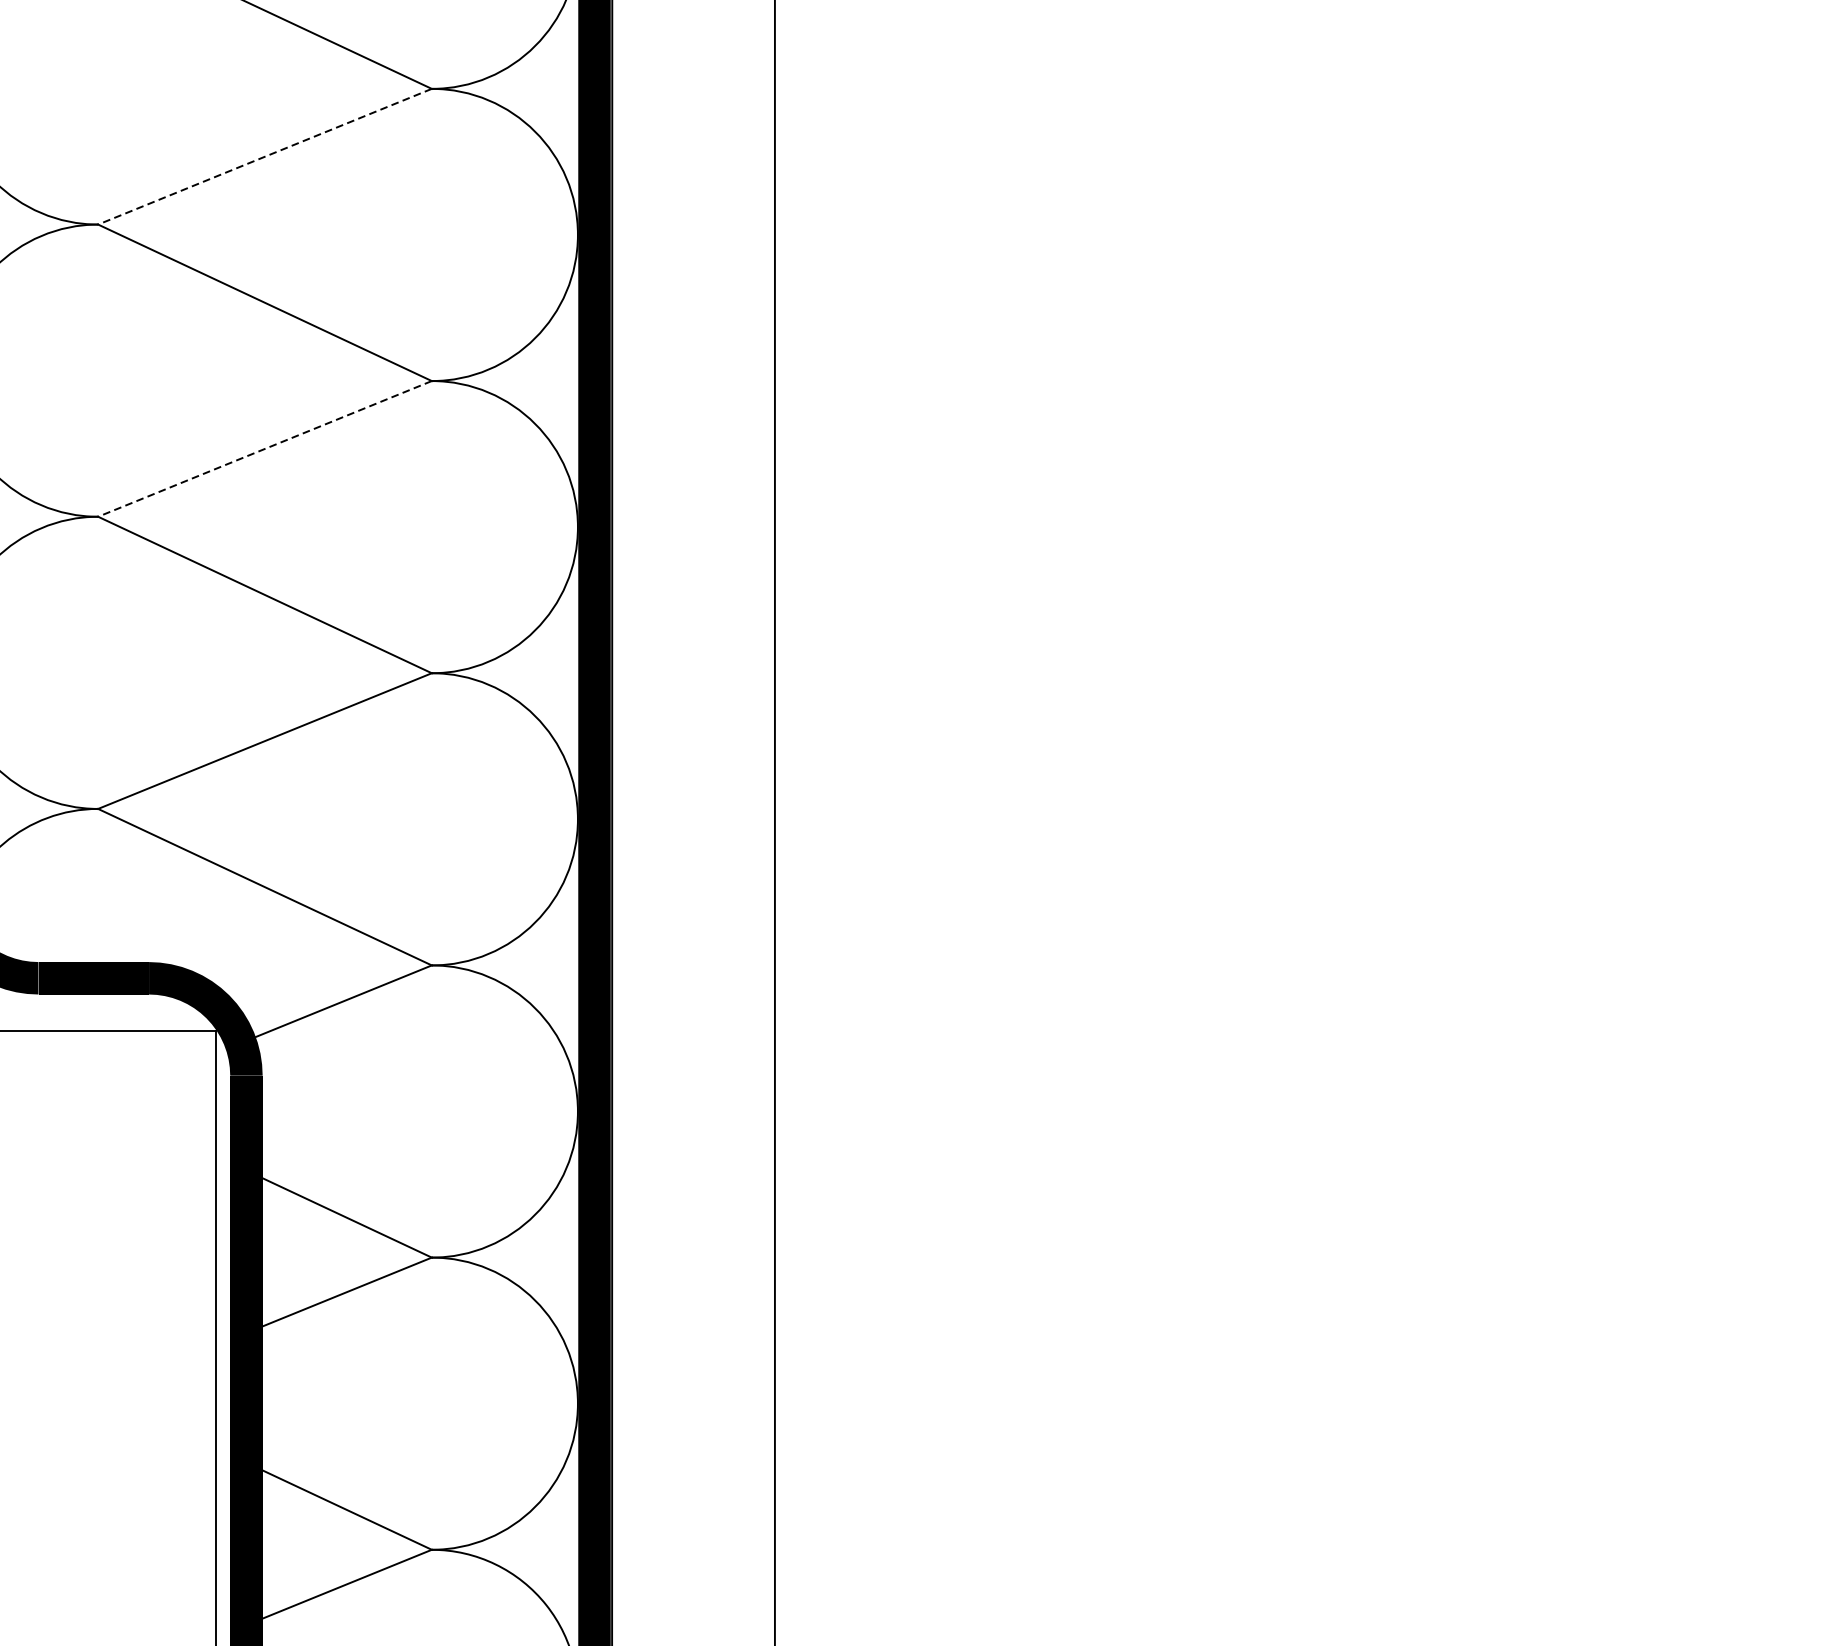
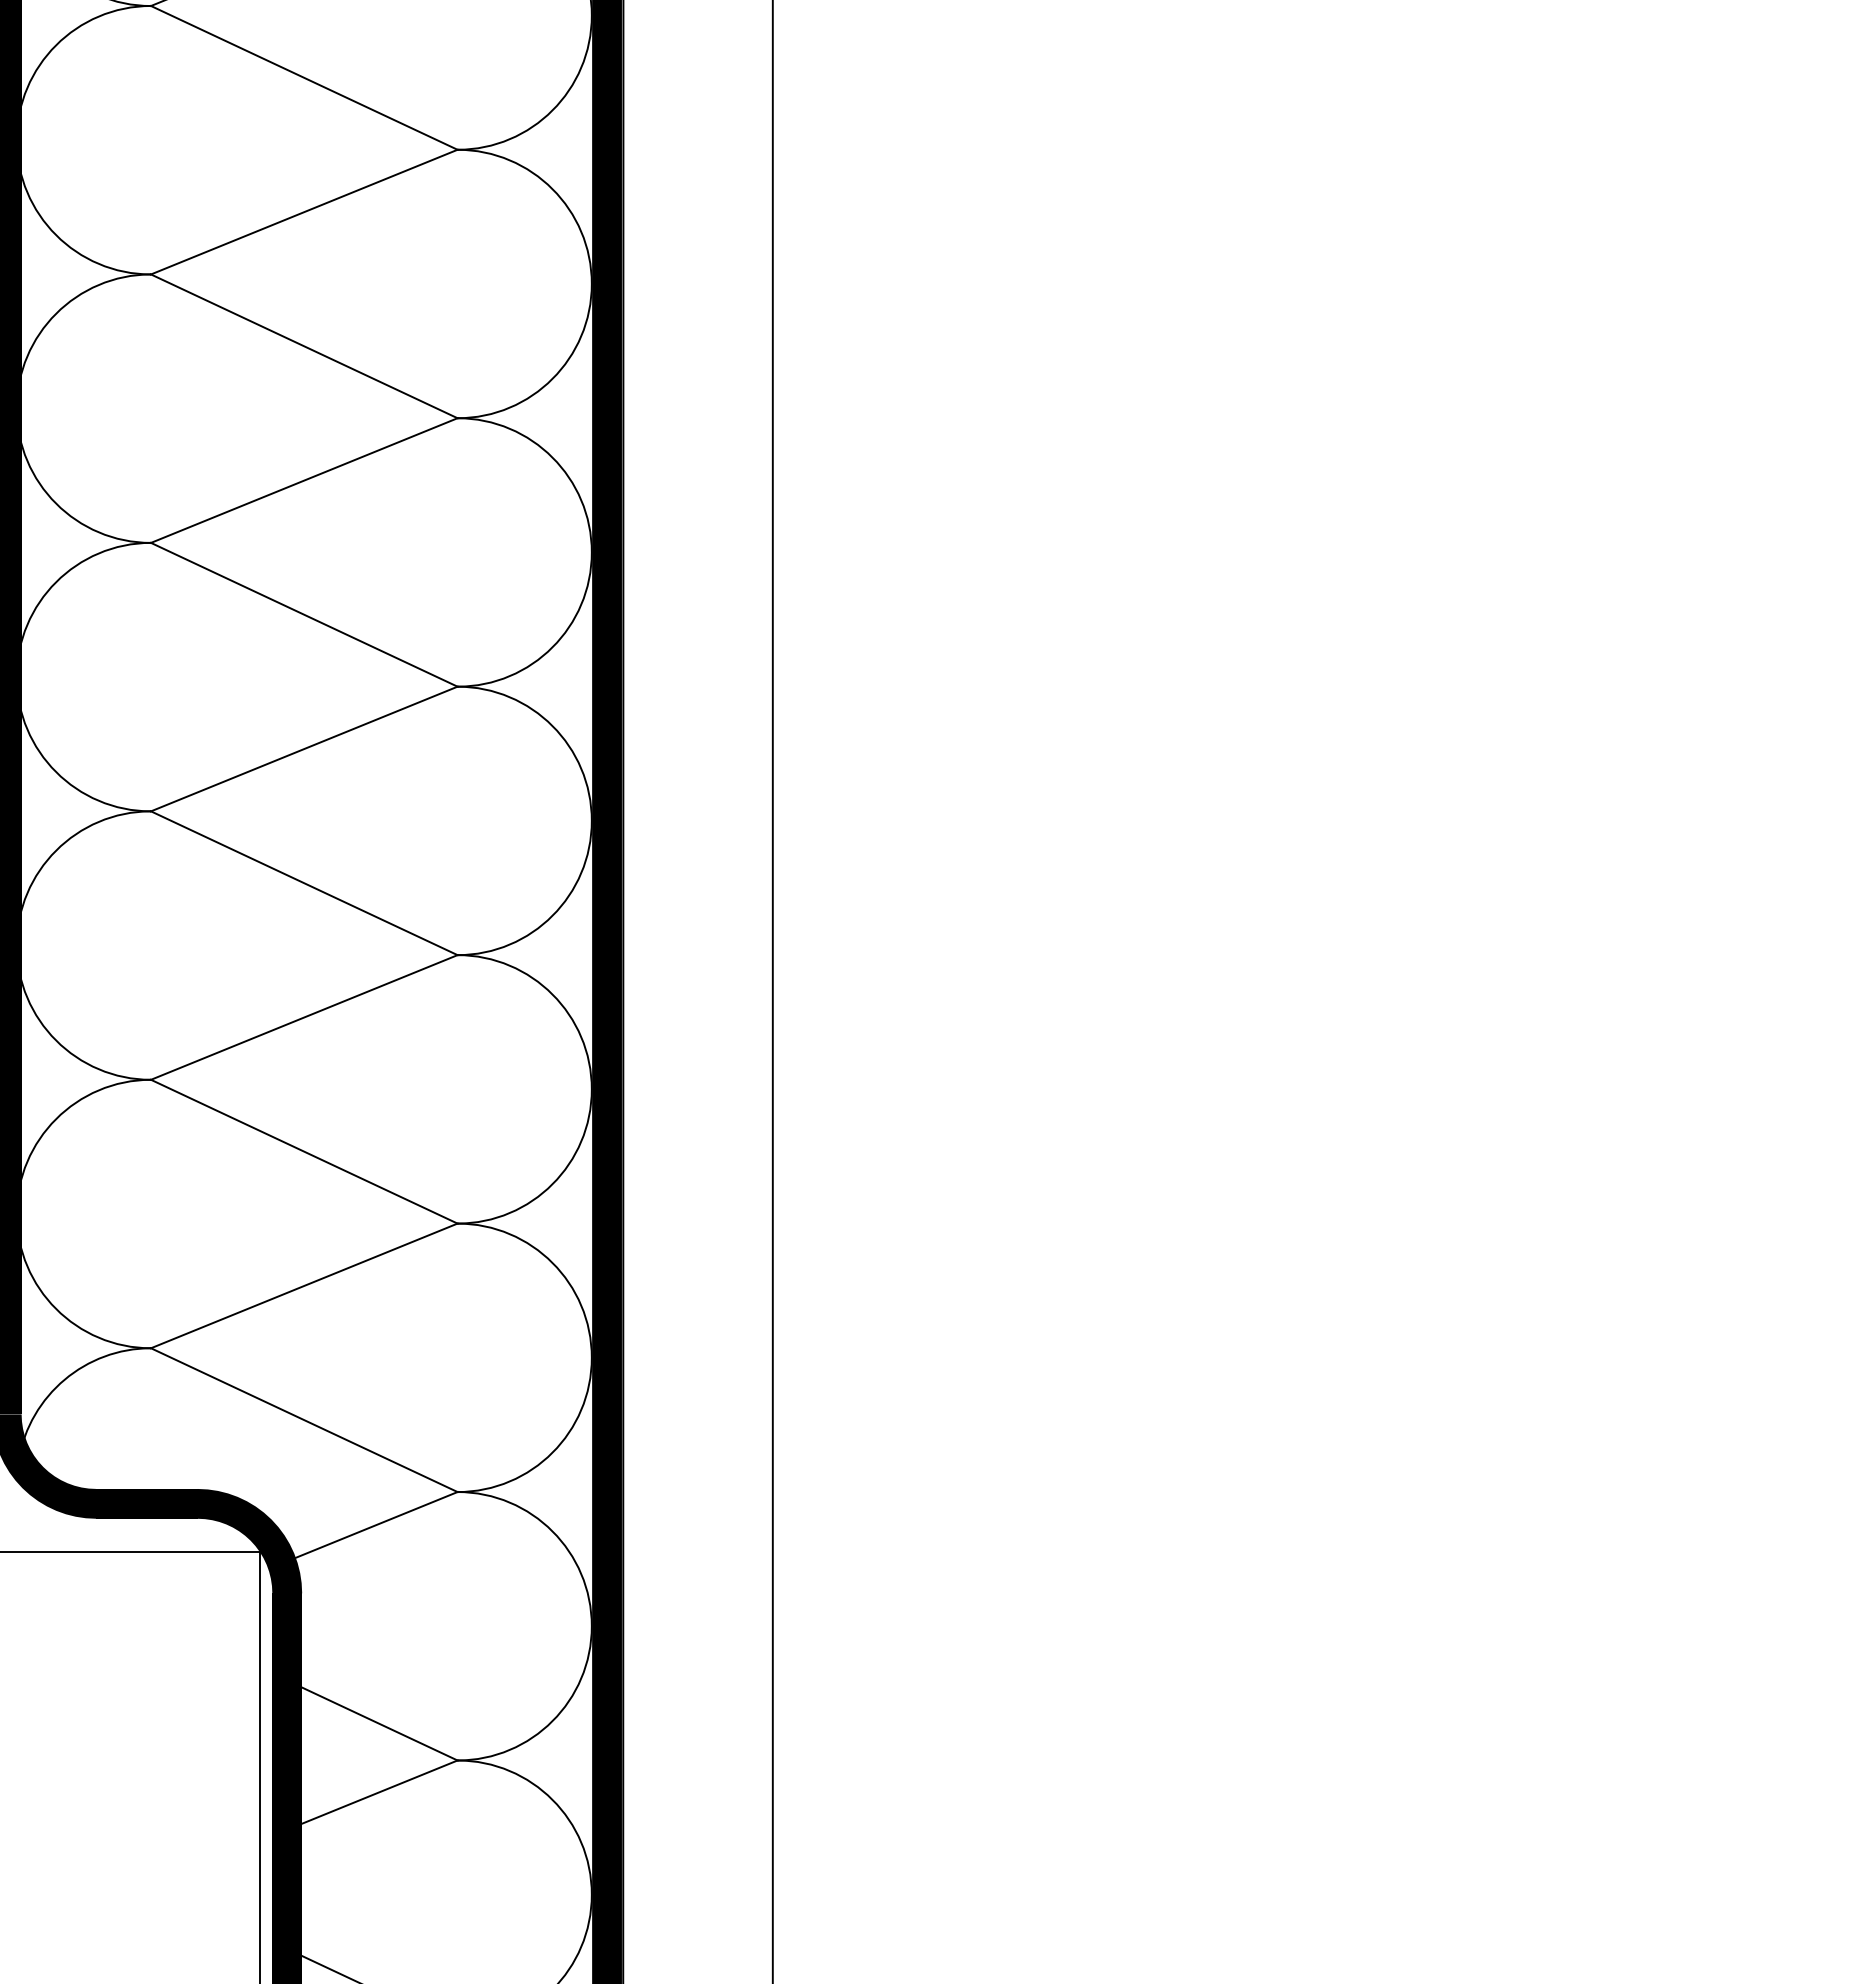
line: (264, 157) -> (303, 749), dashed -> solid
line: (264, 448) -> (303, 1017), dashed -> solid

